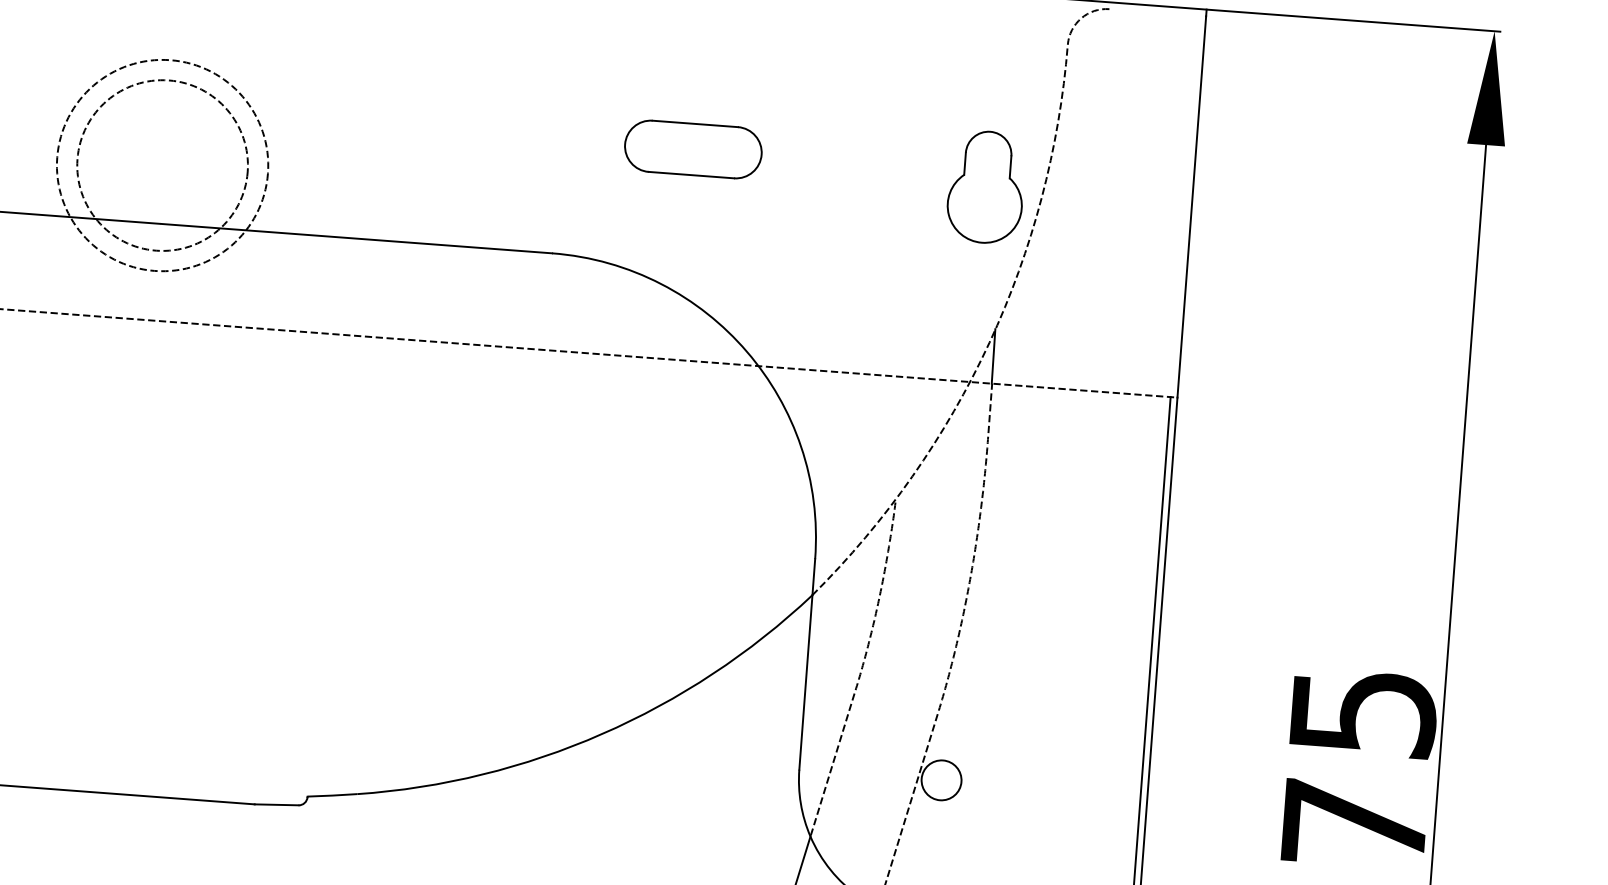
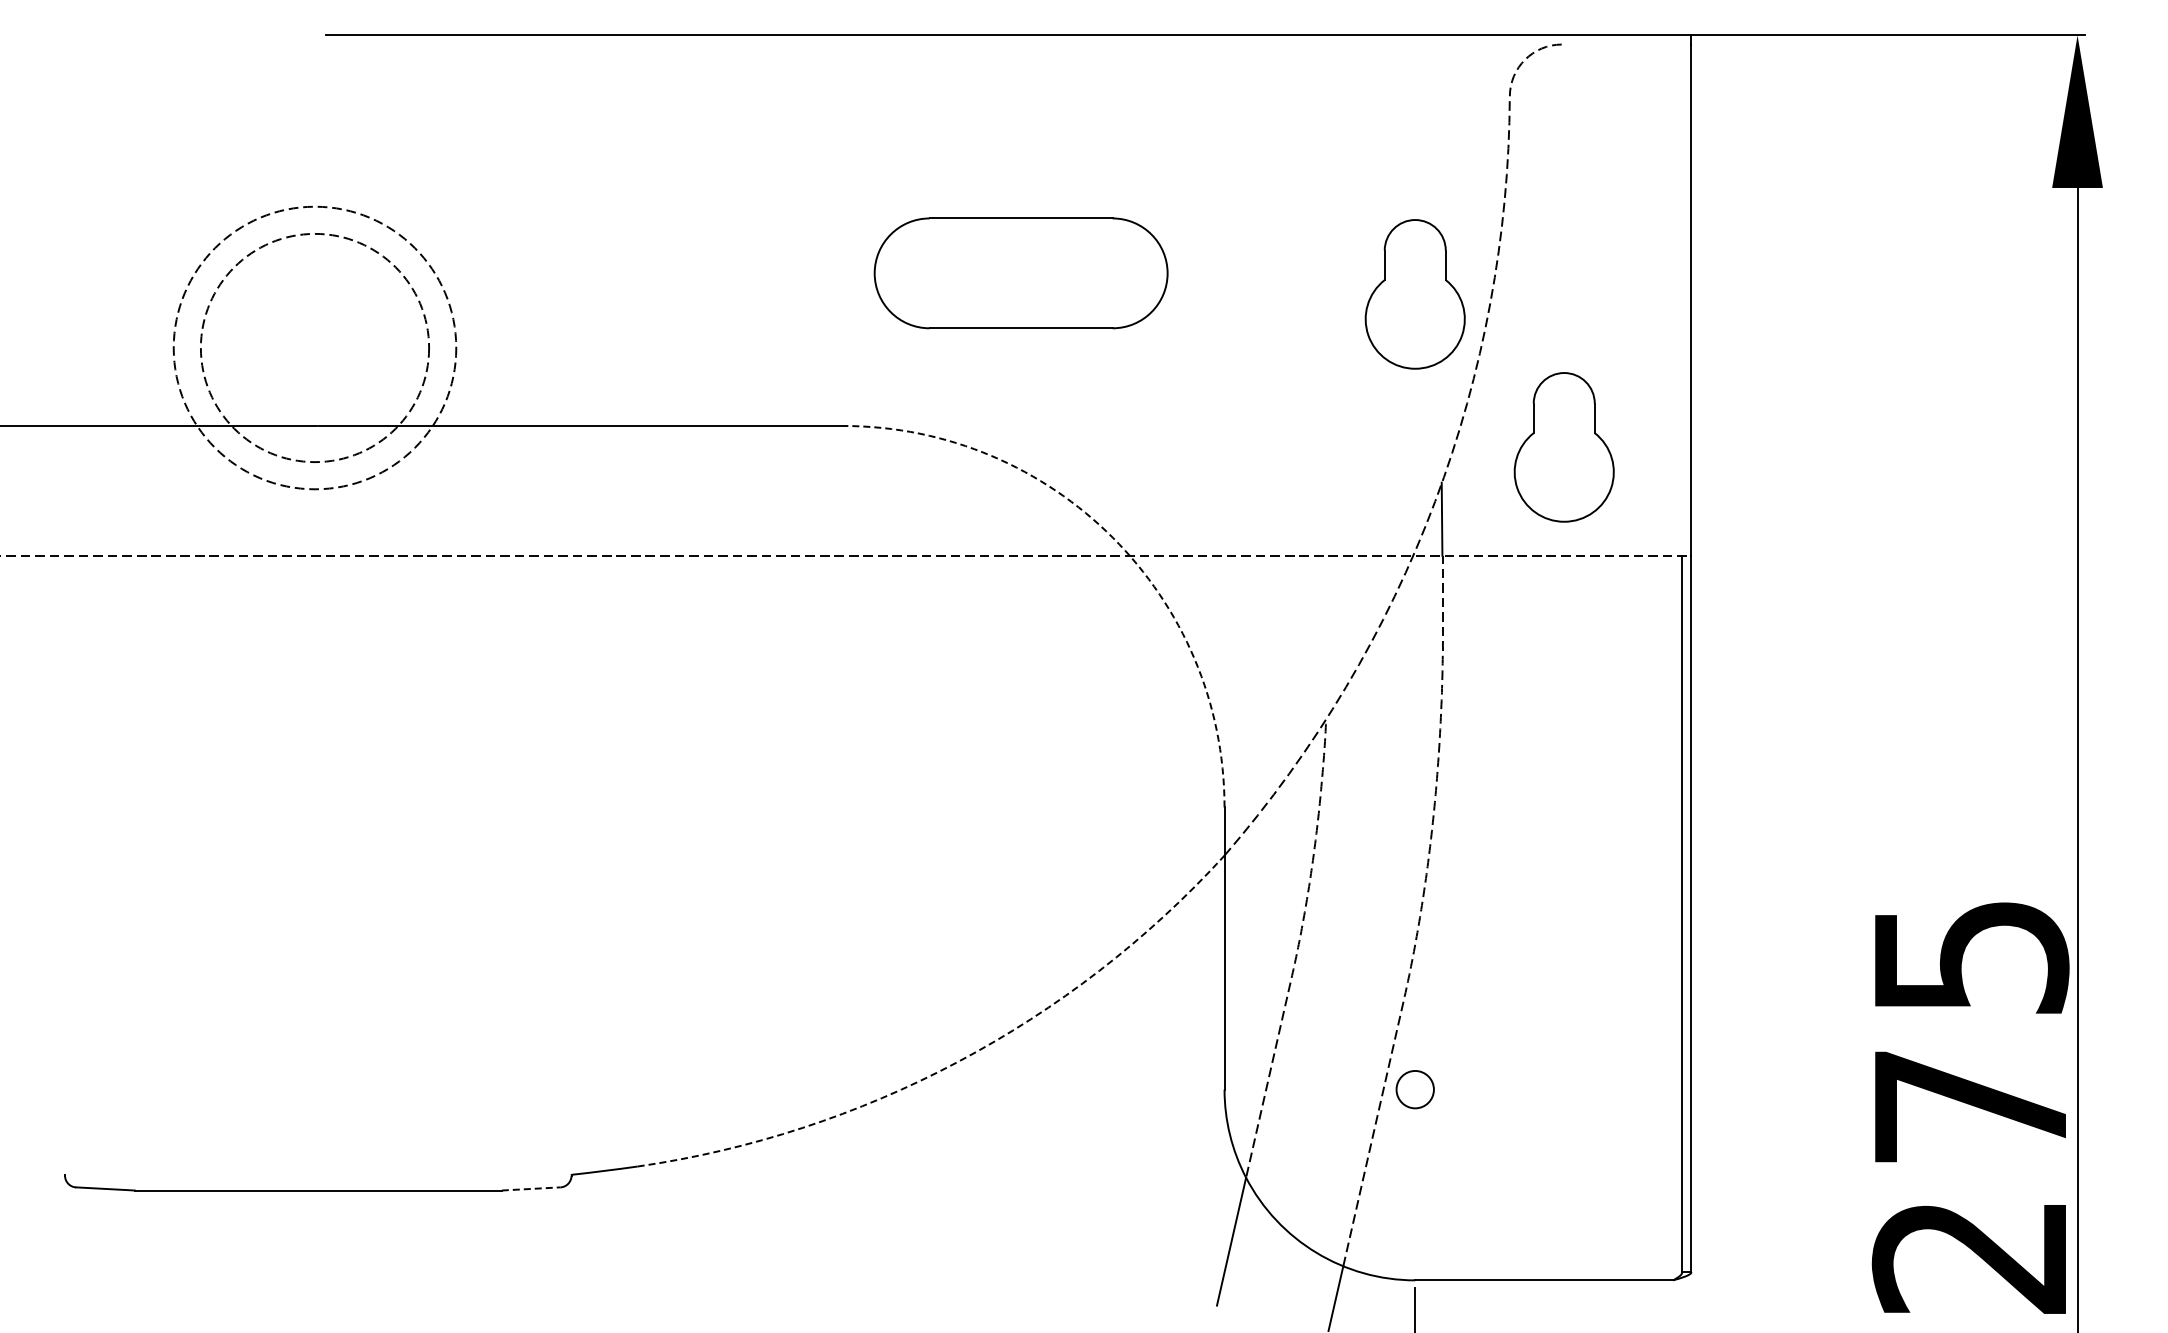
part: (692, 149) -> (1020, 273), size x1.6
part: (1088, 309) -> (1563, 447), added
arc: (746, 351) -> (1112, 537), solid -> dashed
arc: (602, 733) -> (958, 1061), solid -> dashed
circle: (941, 780) -> (1414, 1089), size x0.7
line: (276, 804) -> (531, 1188), solid -> dashed

